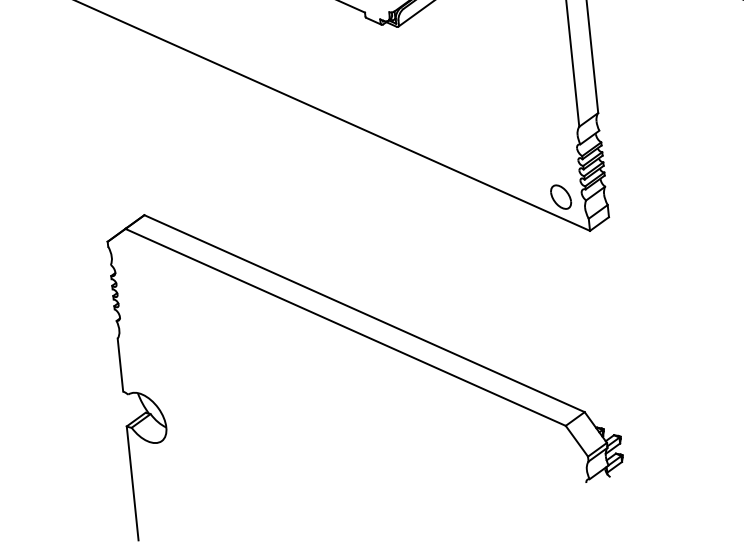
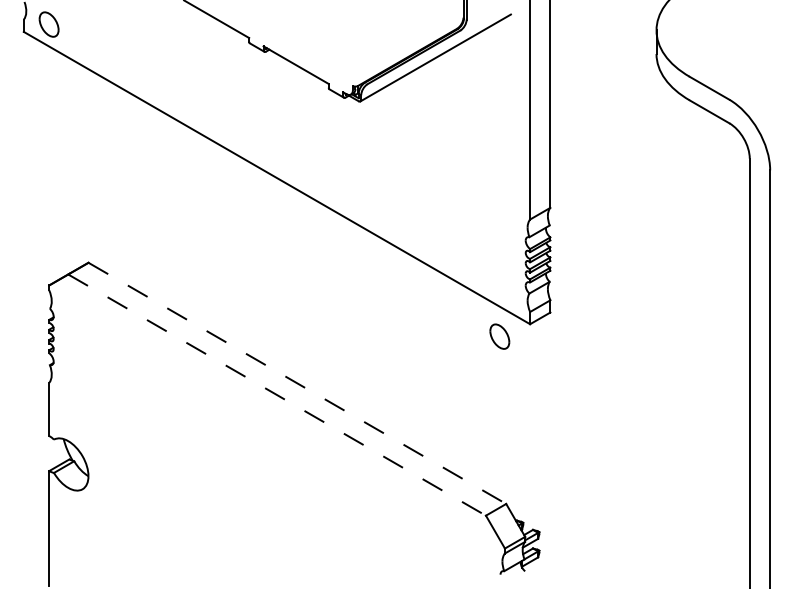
part: (560, 197) -> (499, 336), moved
line: (364, 313) -> (297, 383), solid -> dashed
line: (346, 327) -> (277, 395), solid -> dashed

